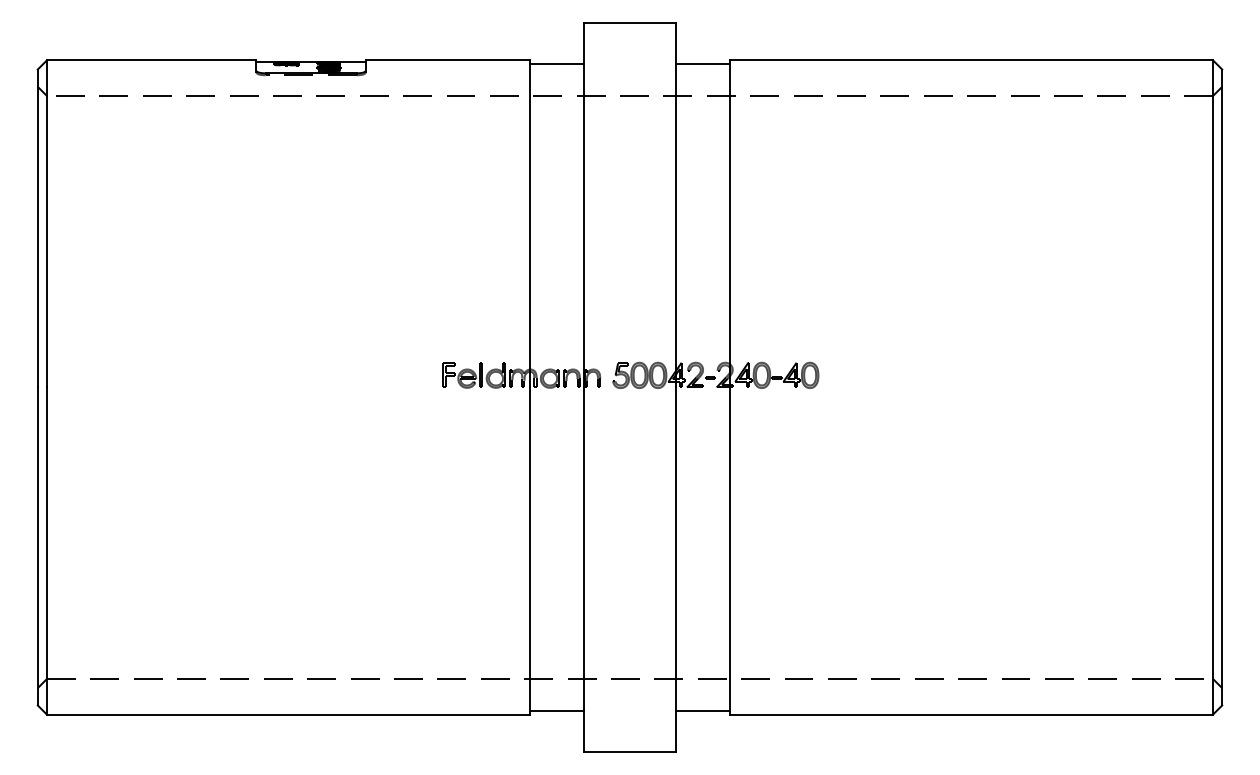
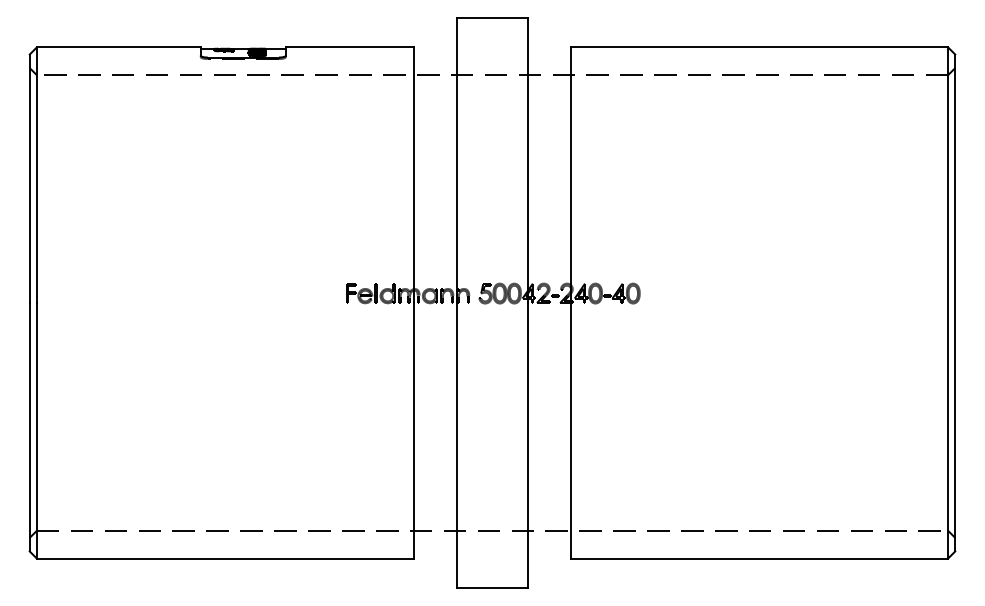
line: (556, 64) -> (435, 50), removed
line: (702, 64) -> (549, 50), removed
line: (556, 710) -> (435, 555), removed
line: (702, 710) -> (549, 555), removed

